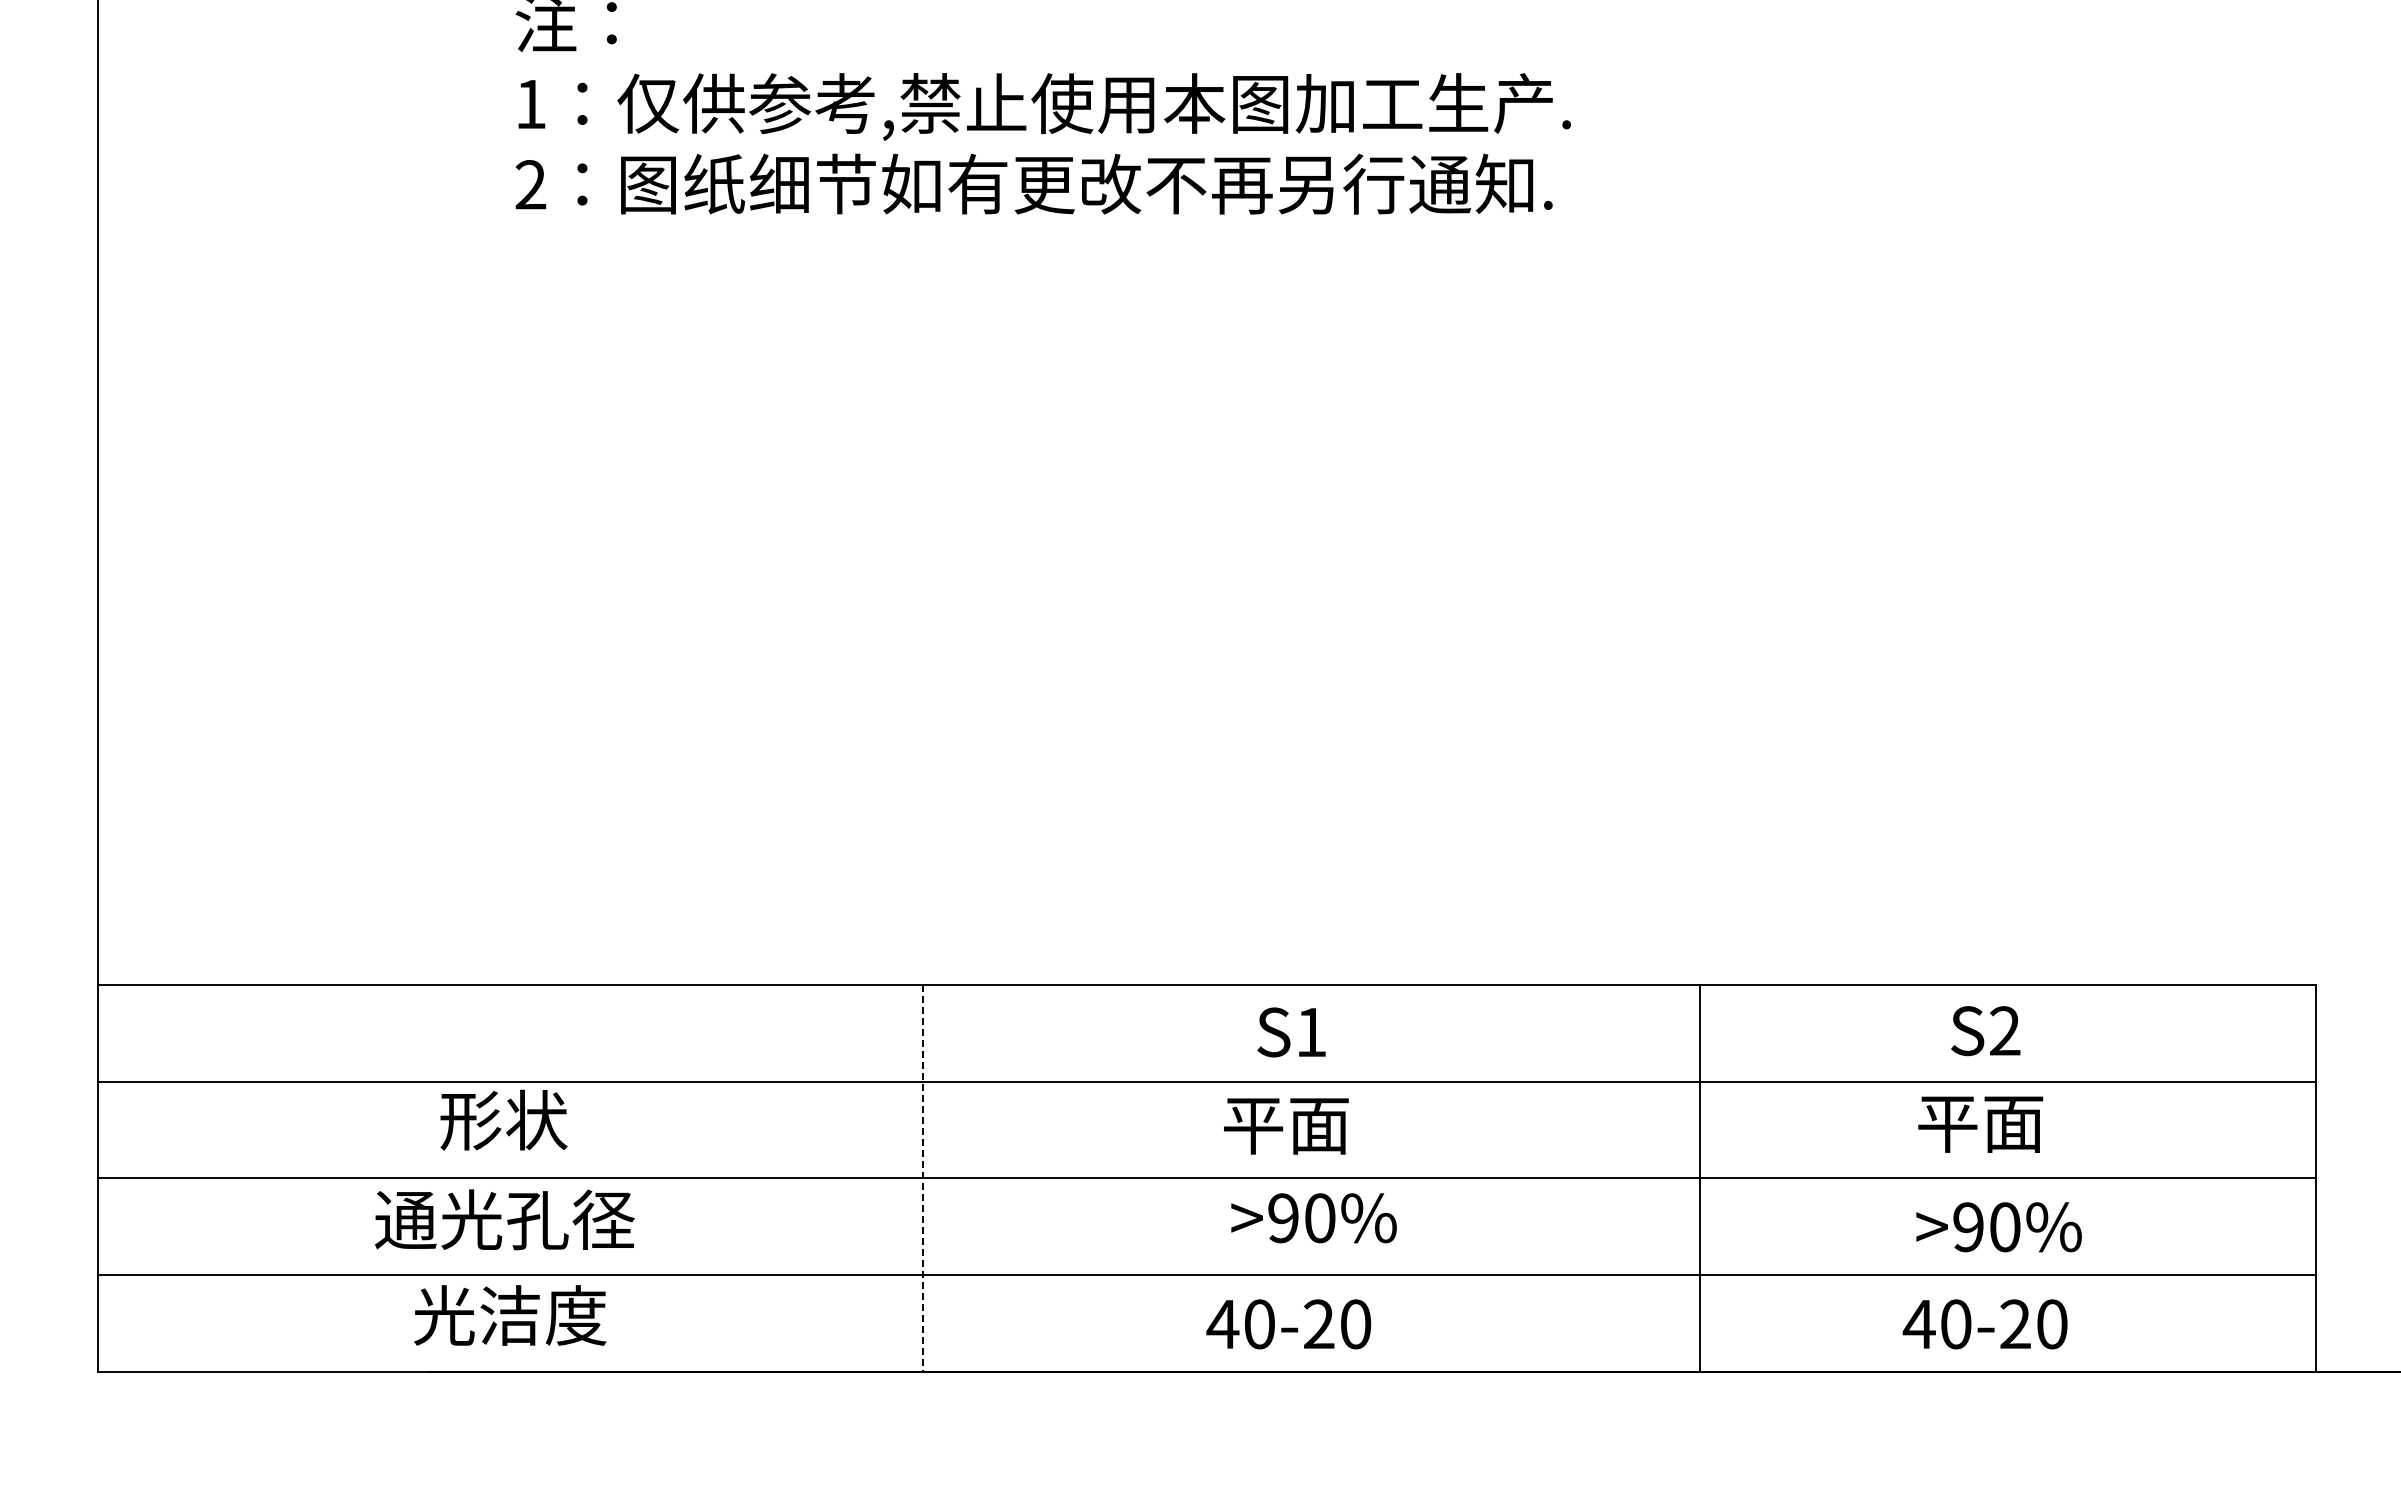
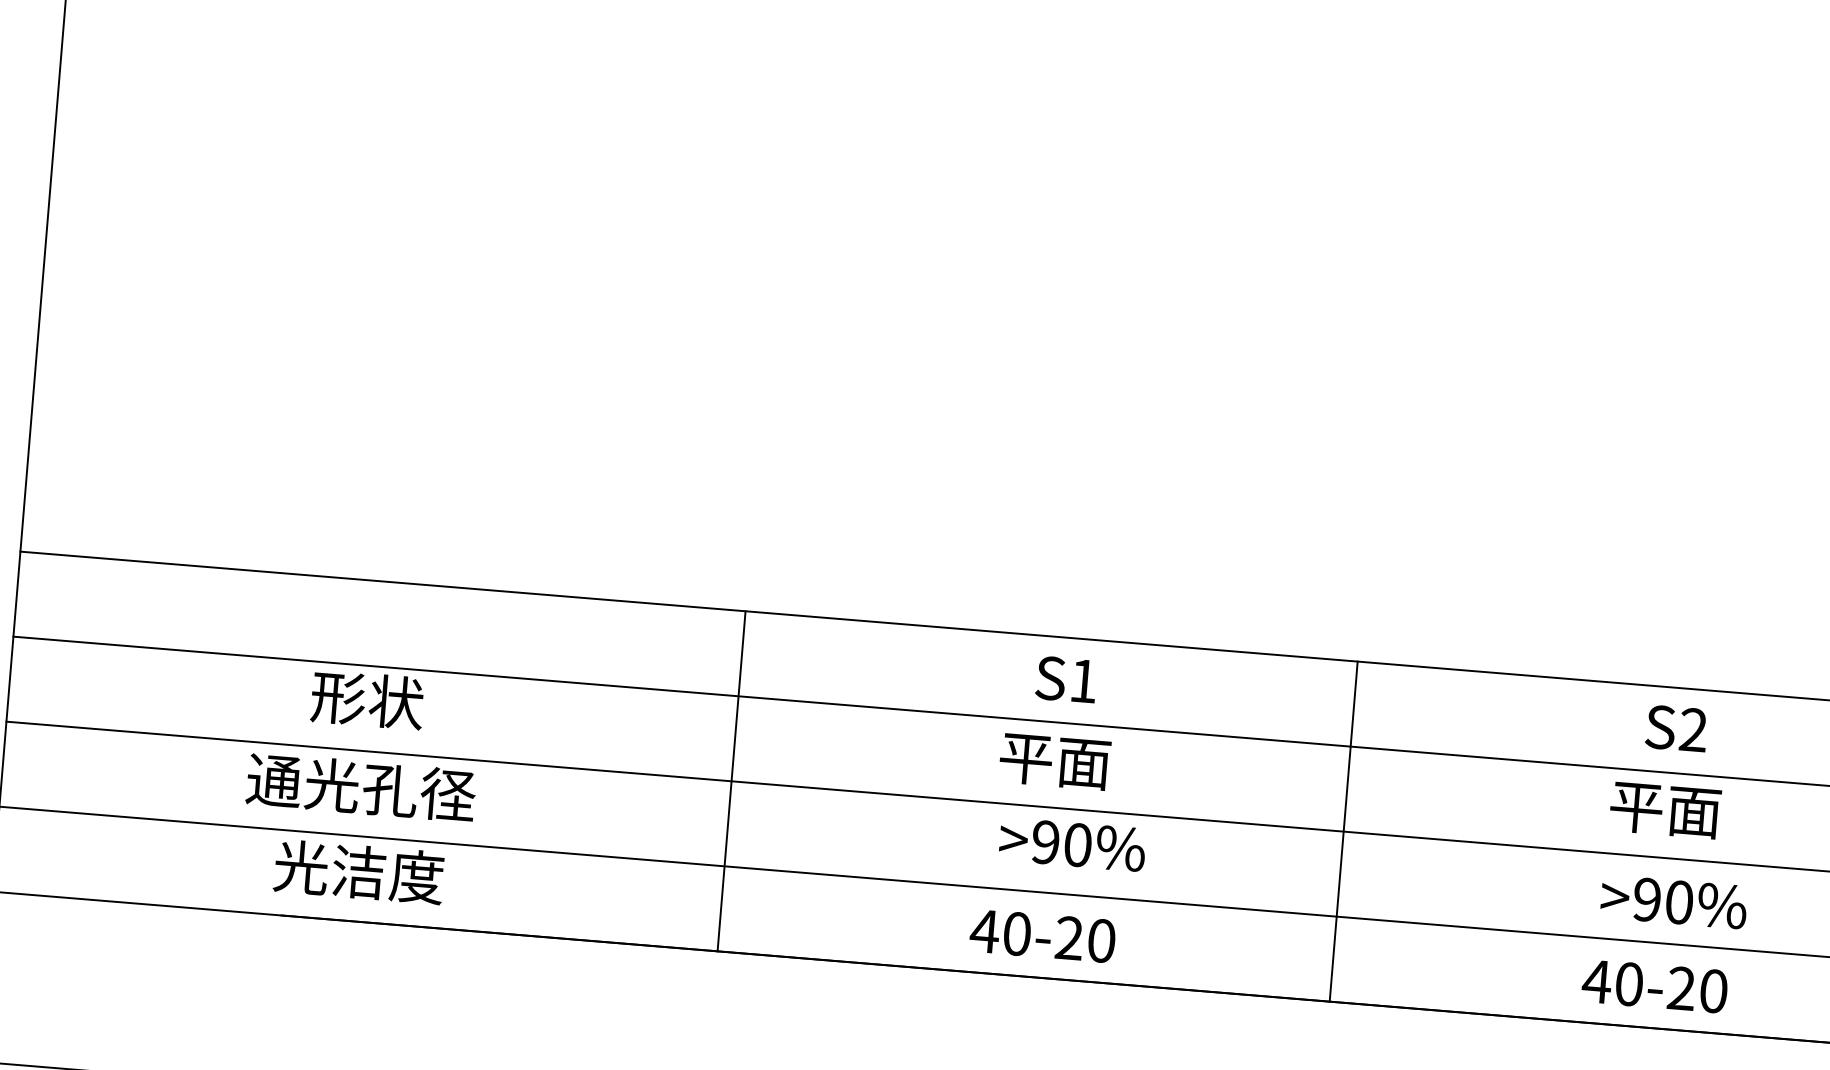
line: (1700, 1177) -> (1344, 830), moved
line: (922, 1178) -> (731, 781), dashed -> solid

